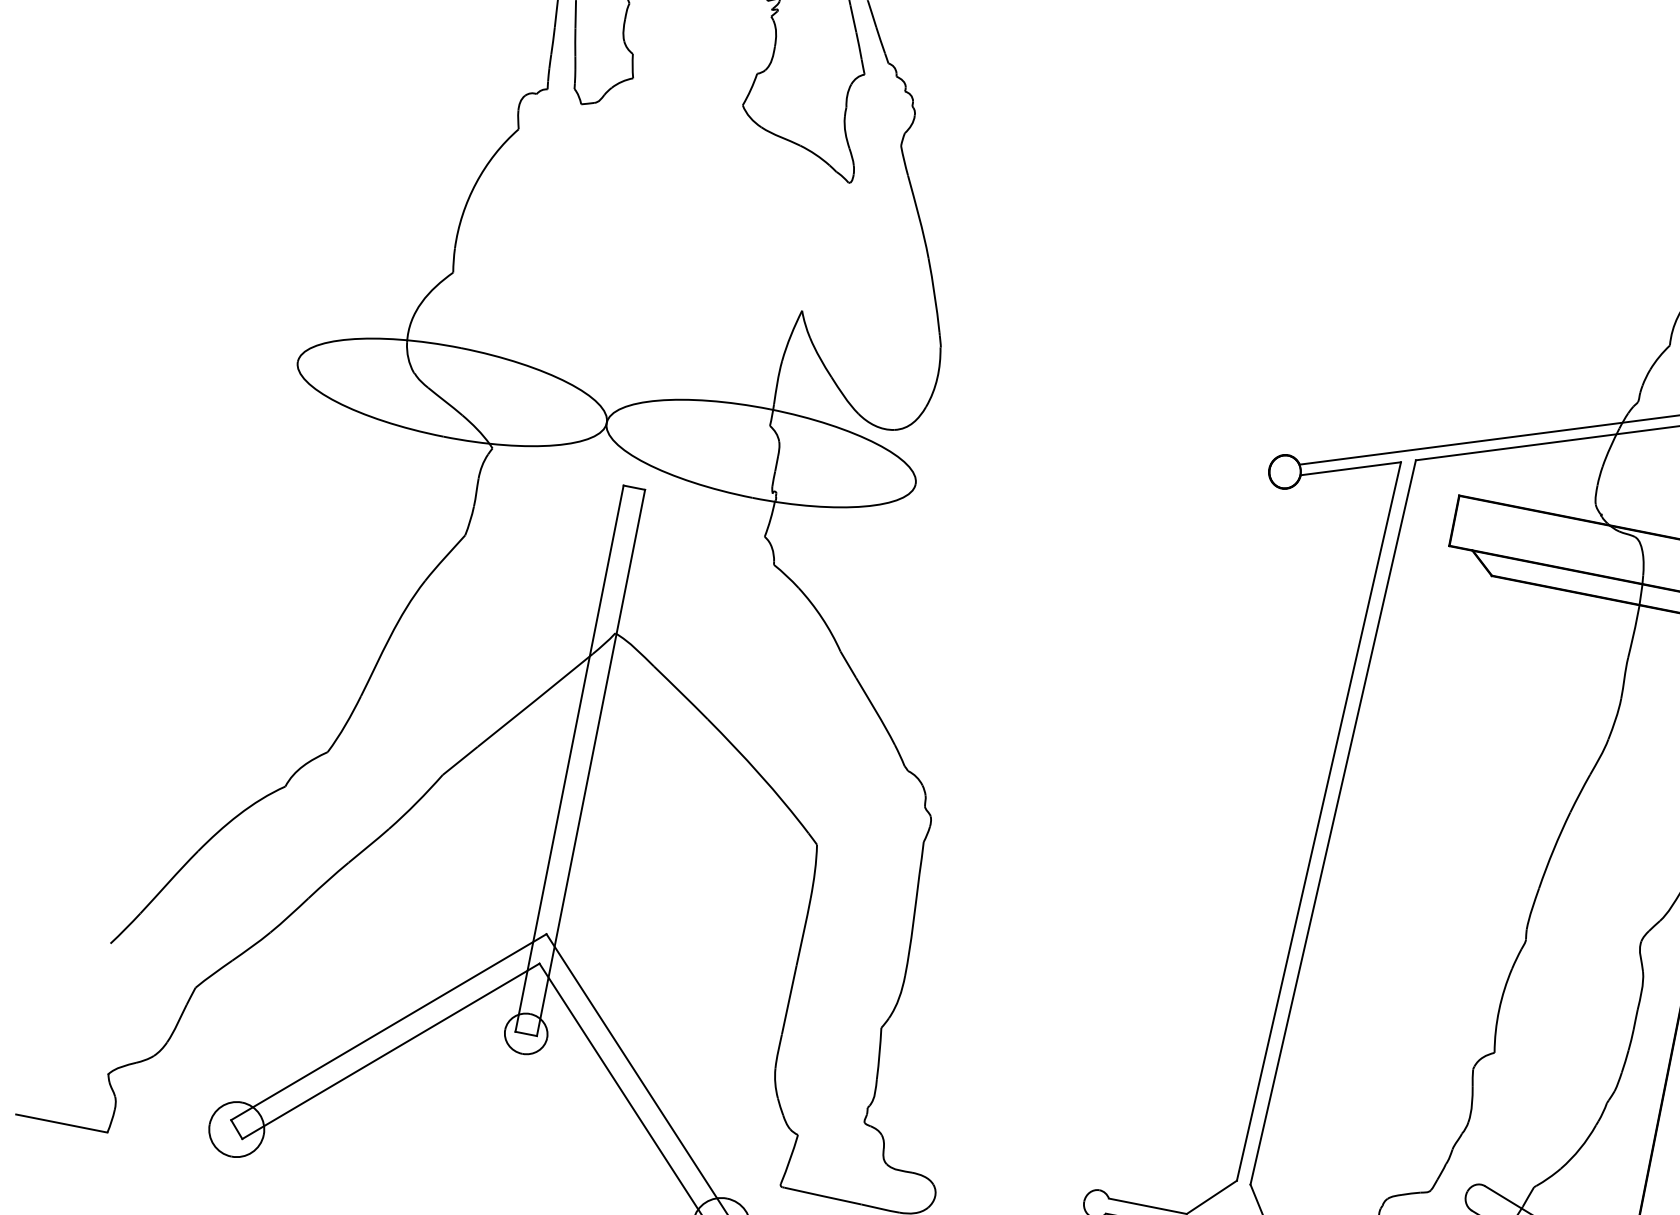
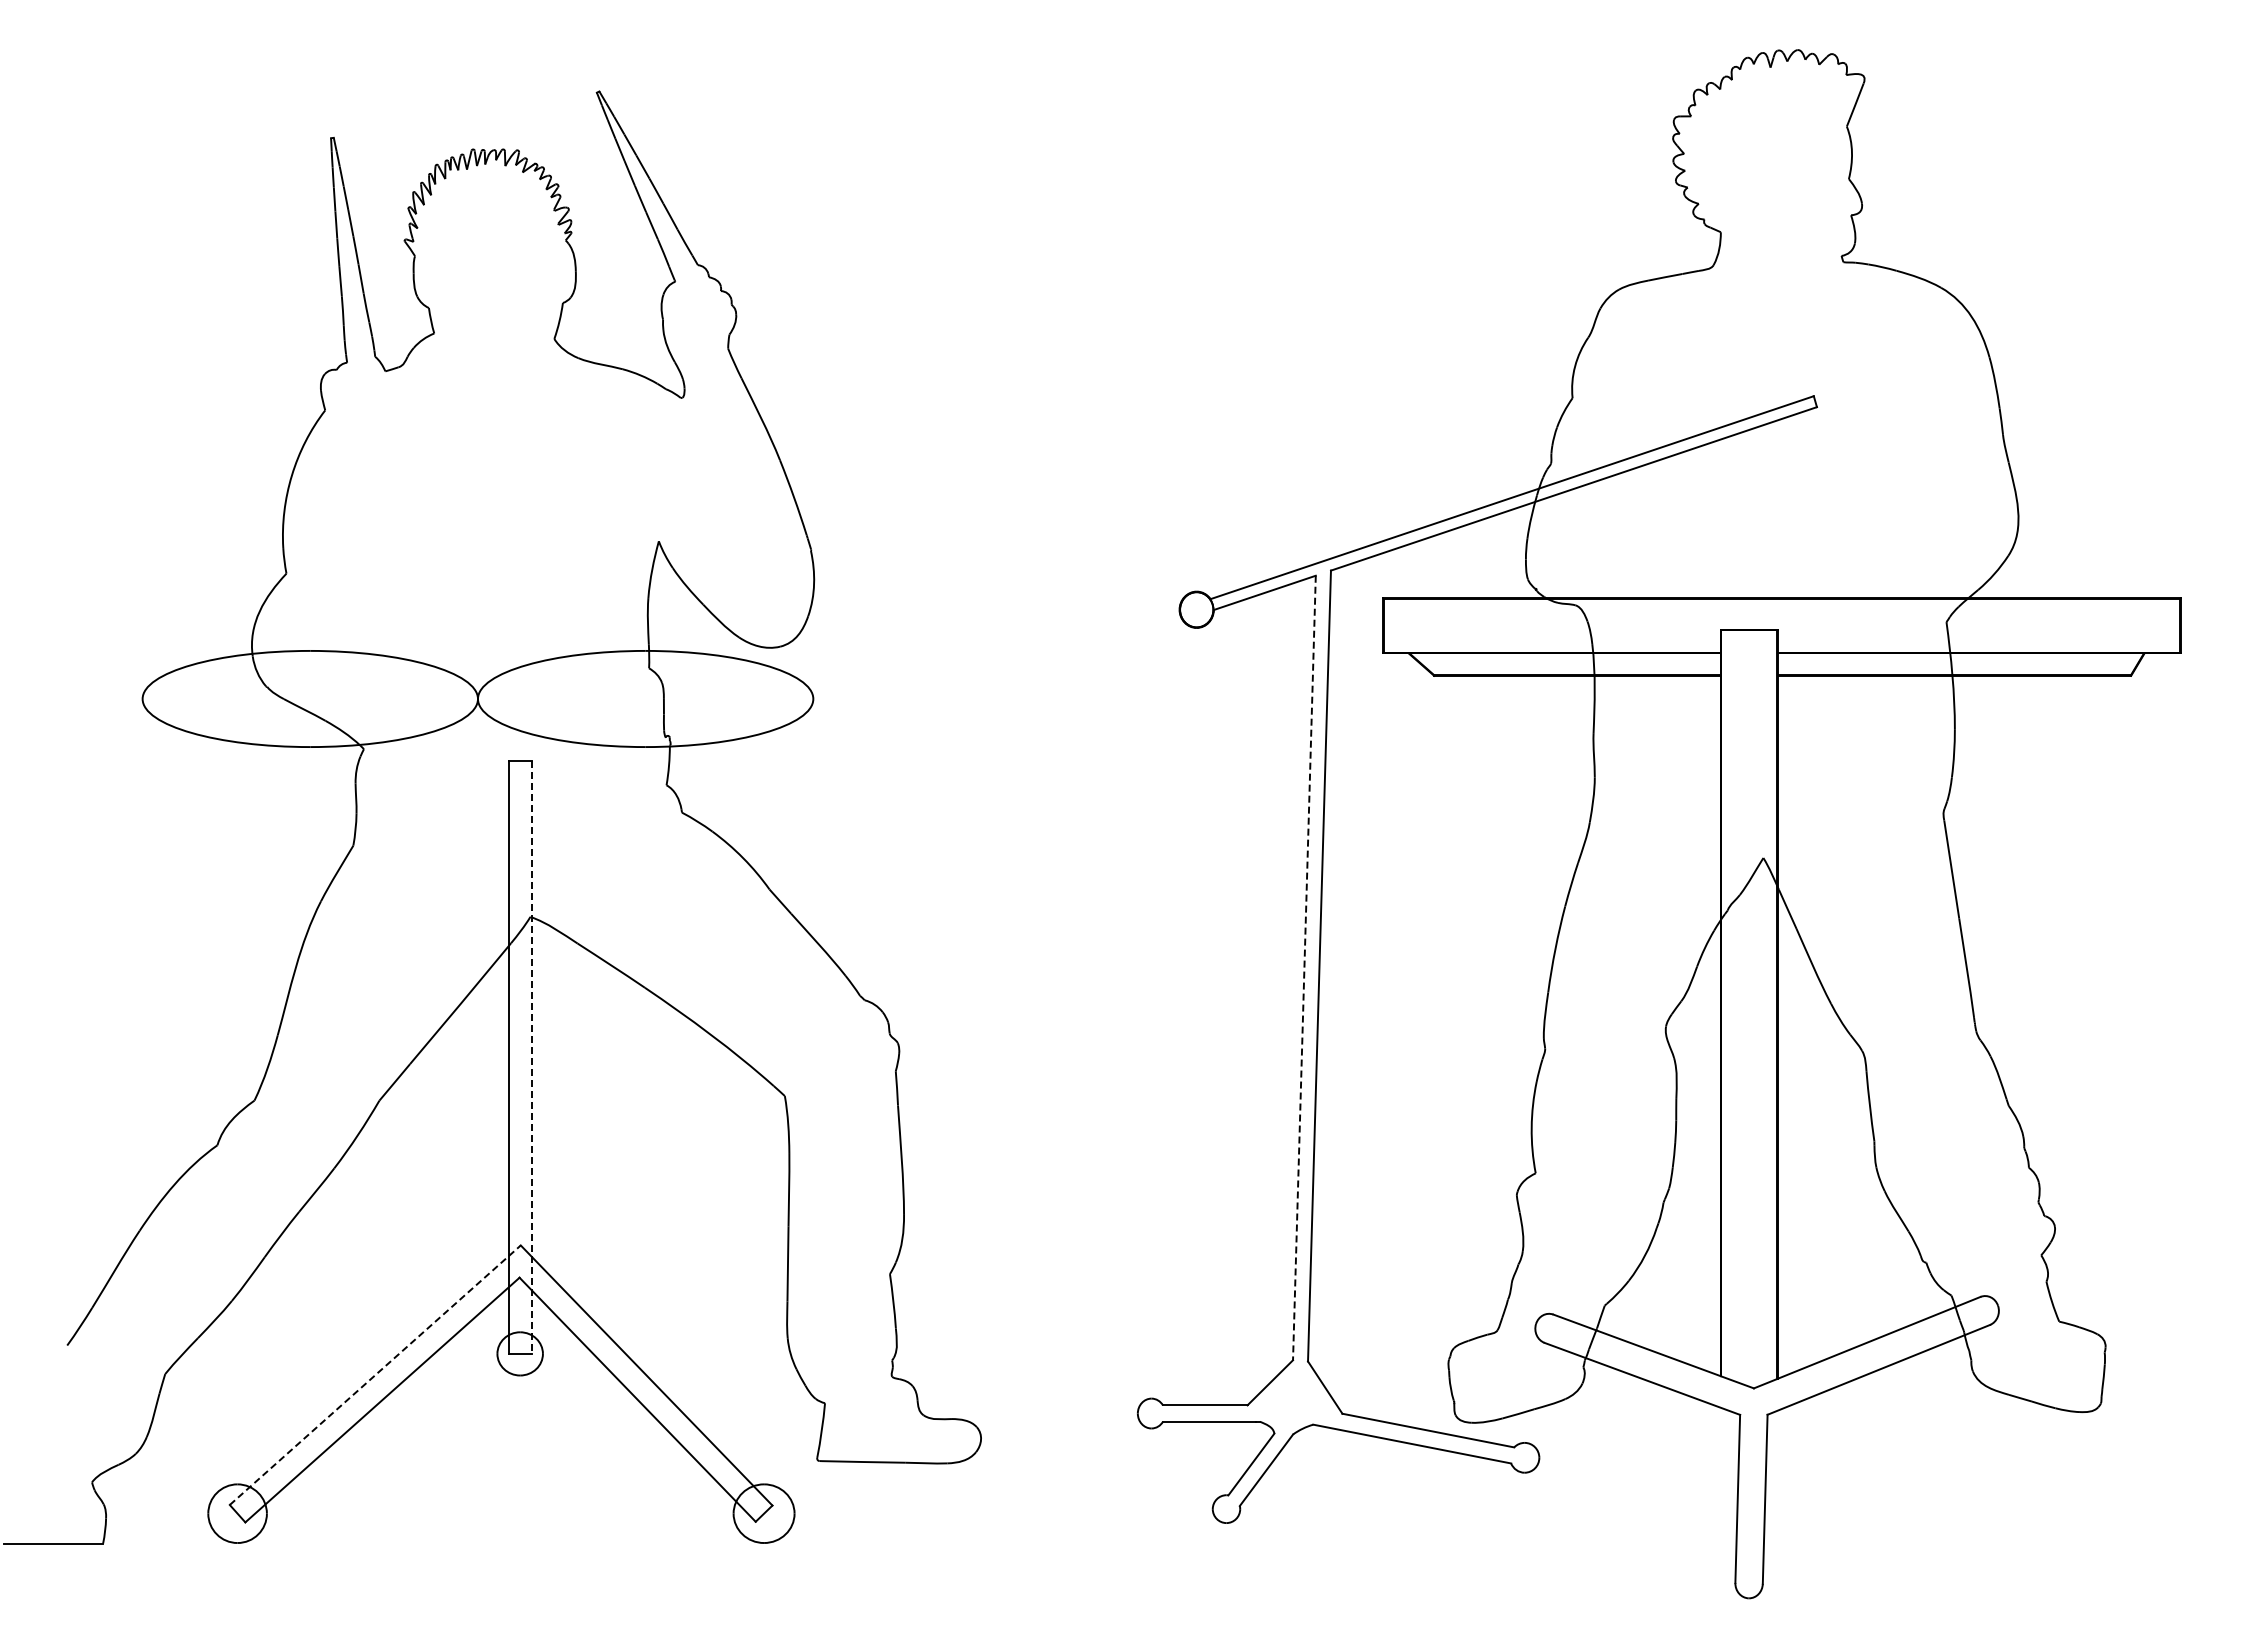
line: (590, 762) -> (531, 1057), solid -> dashed
line: (1318, 821) -> (1304, 968), solid -> dashed
line: (388, 1027) -> (375, 1375), solid -> dashed

